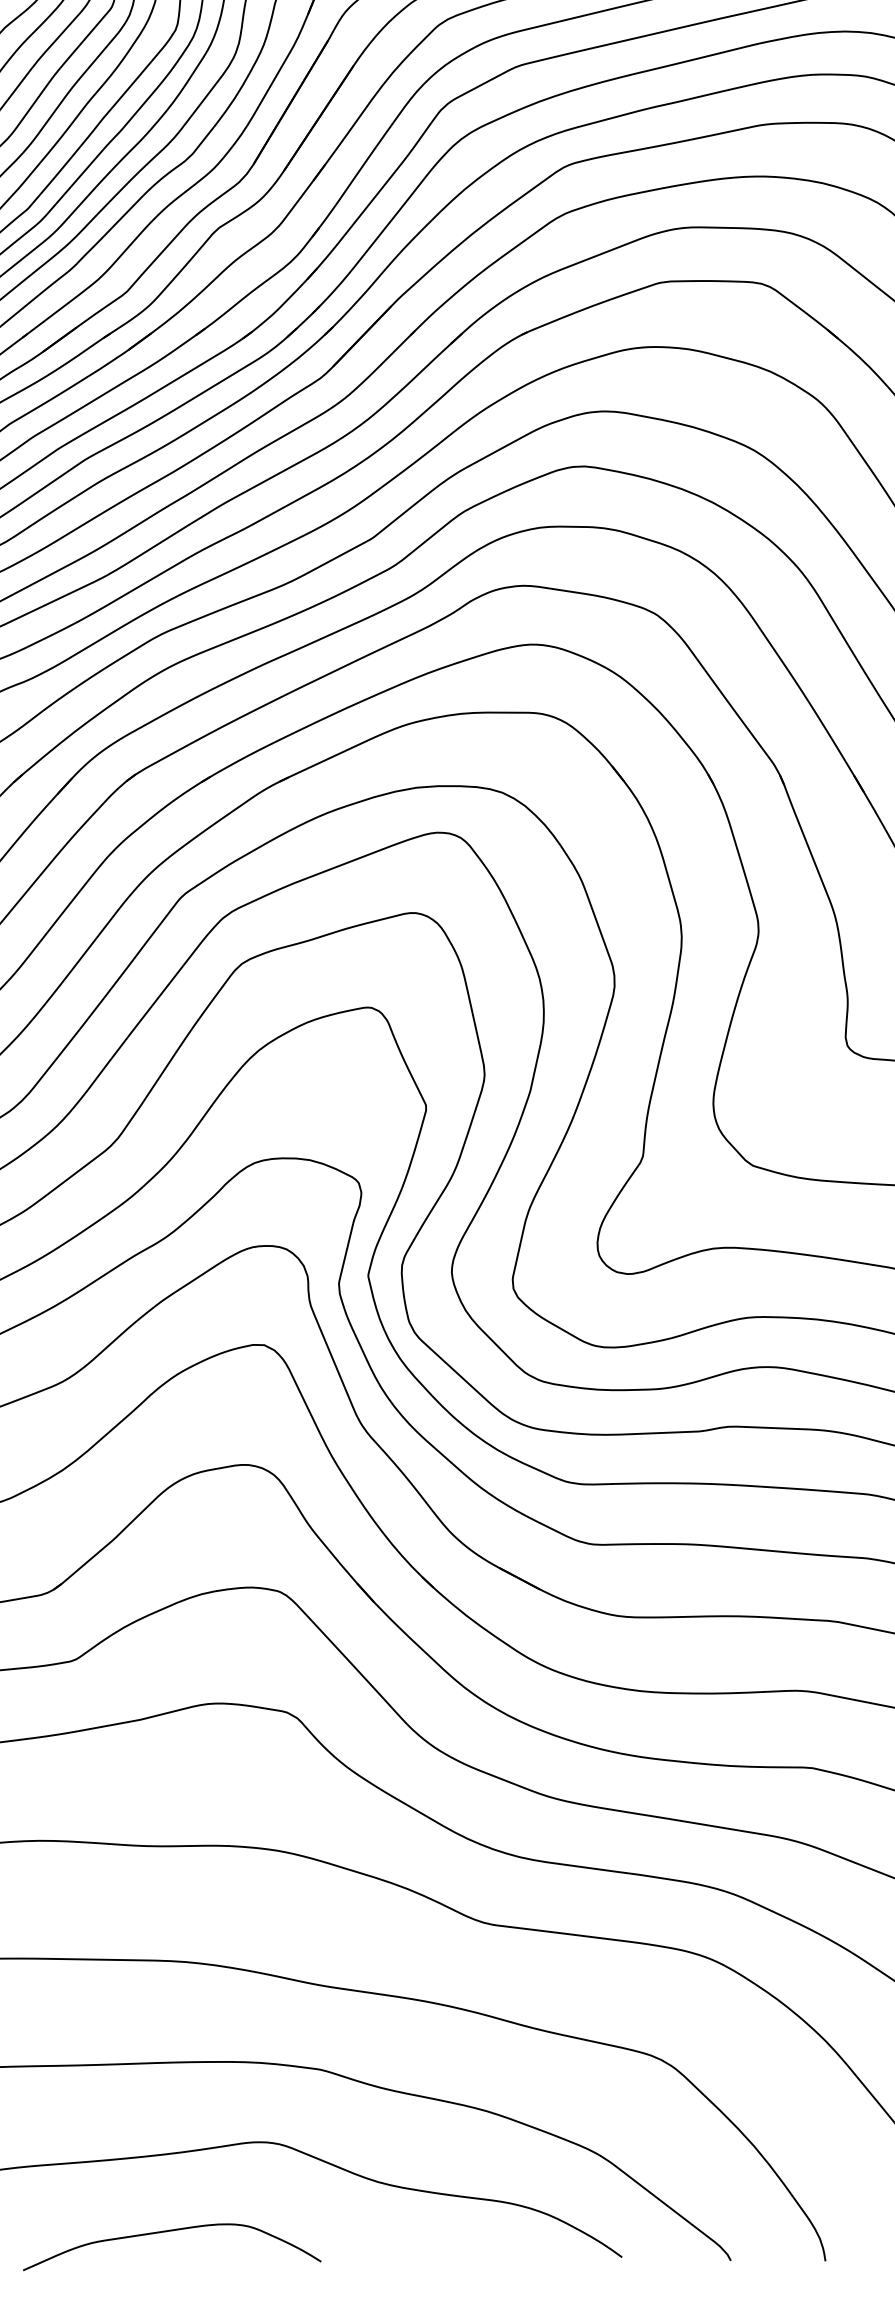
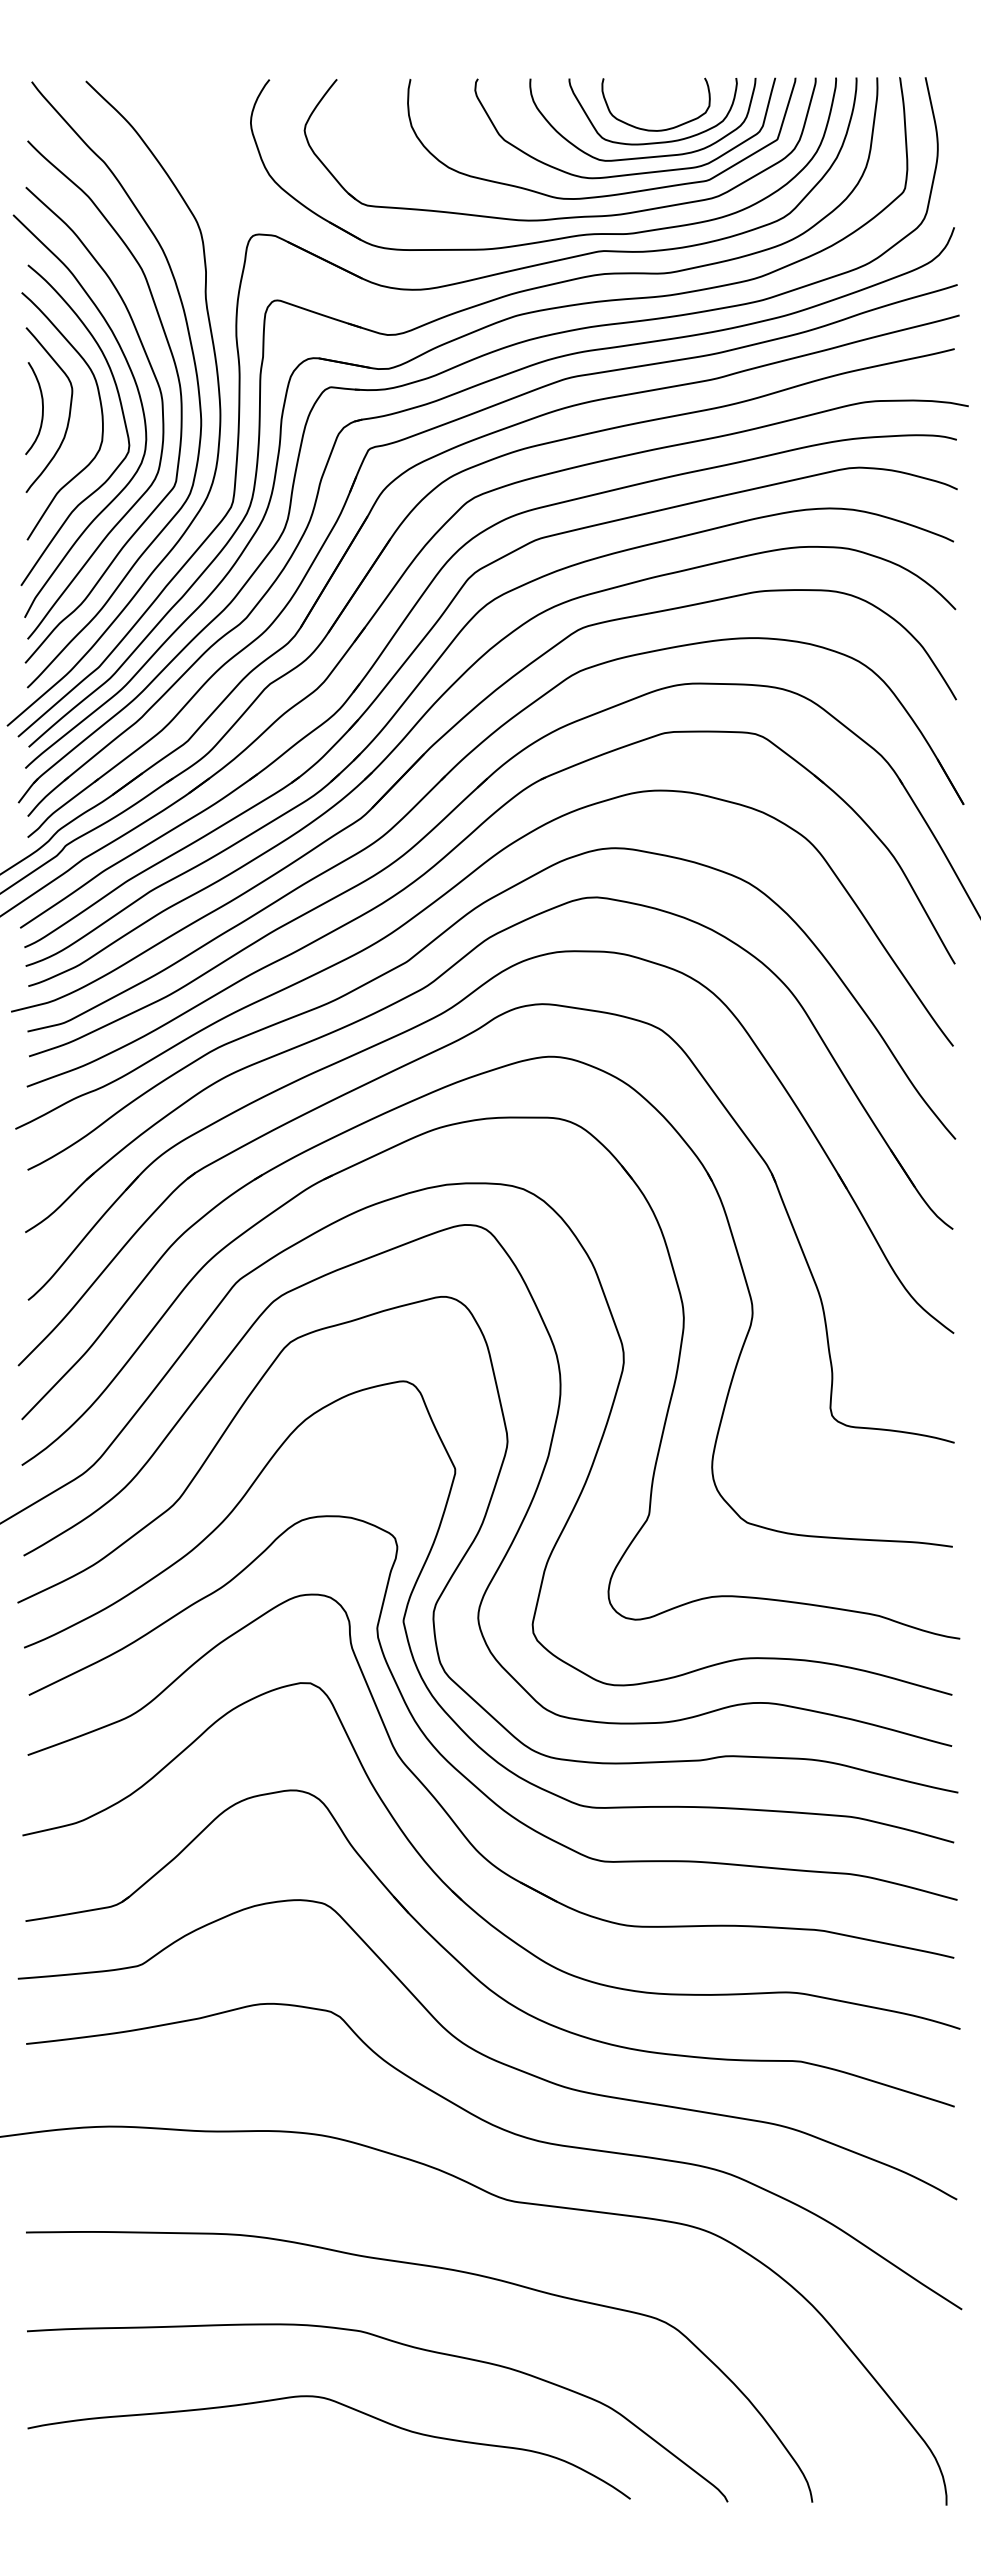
curve: (170, 2232) -> (226, 2476), removed

